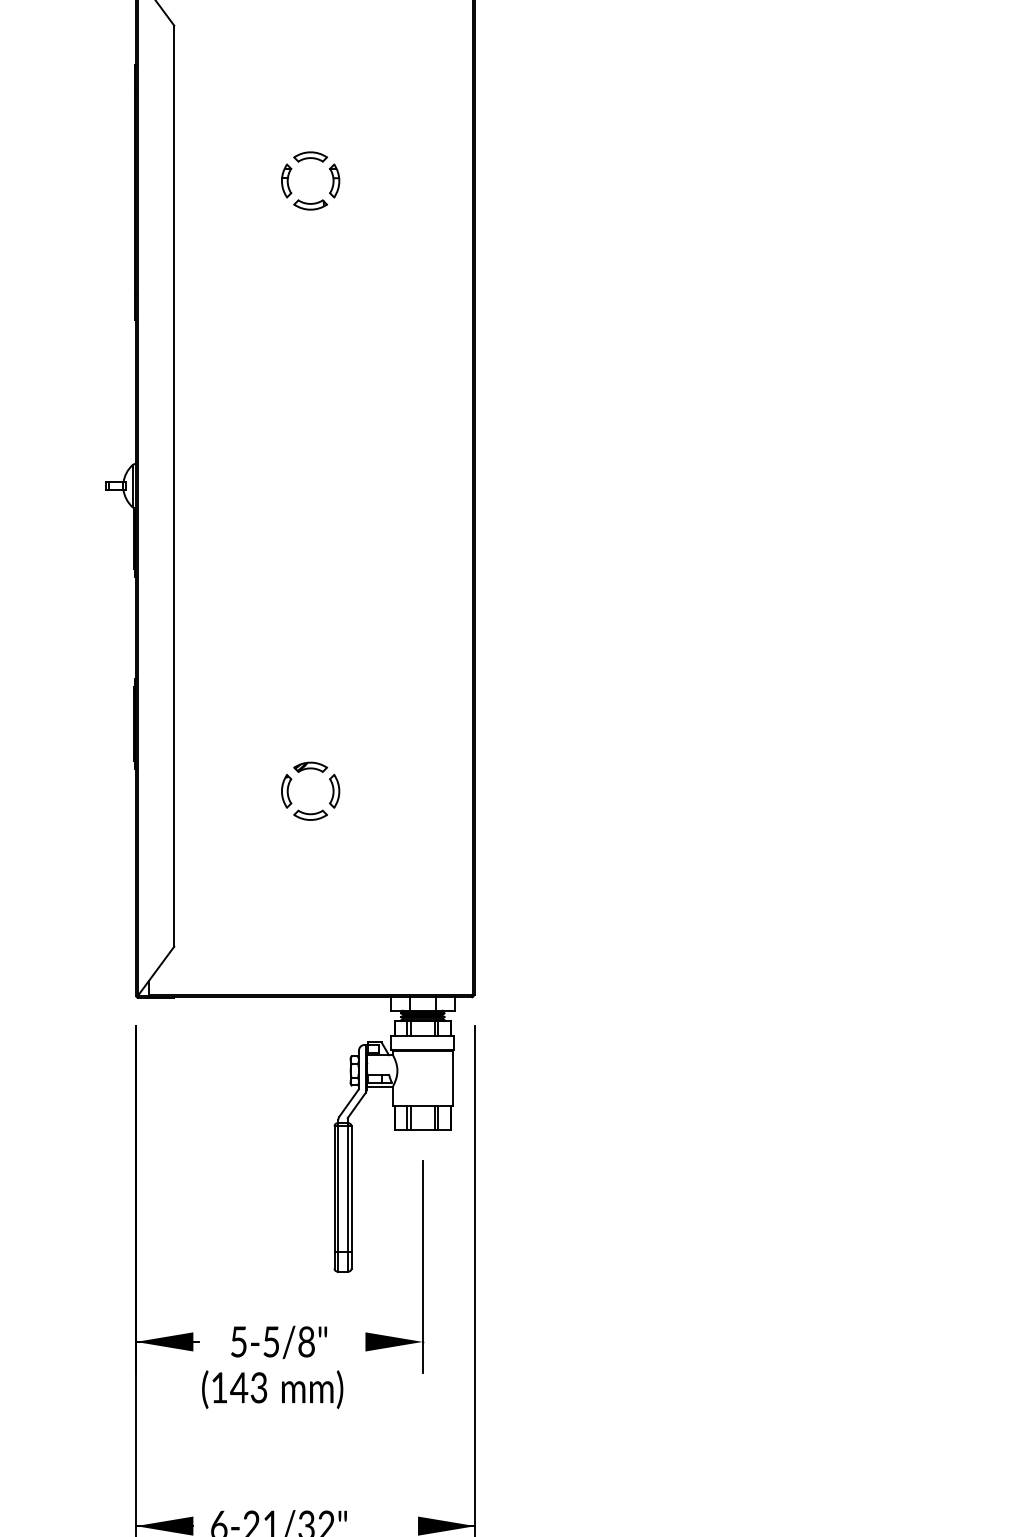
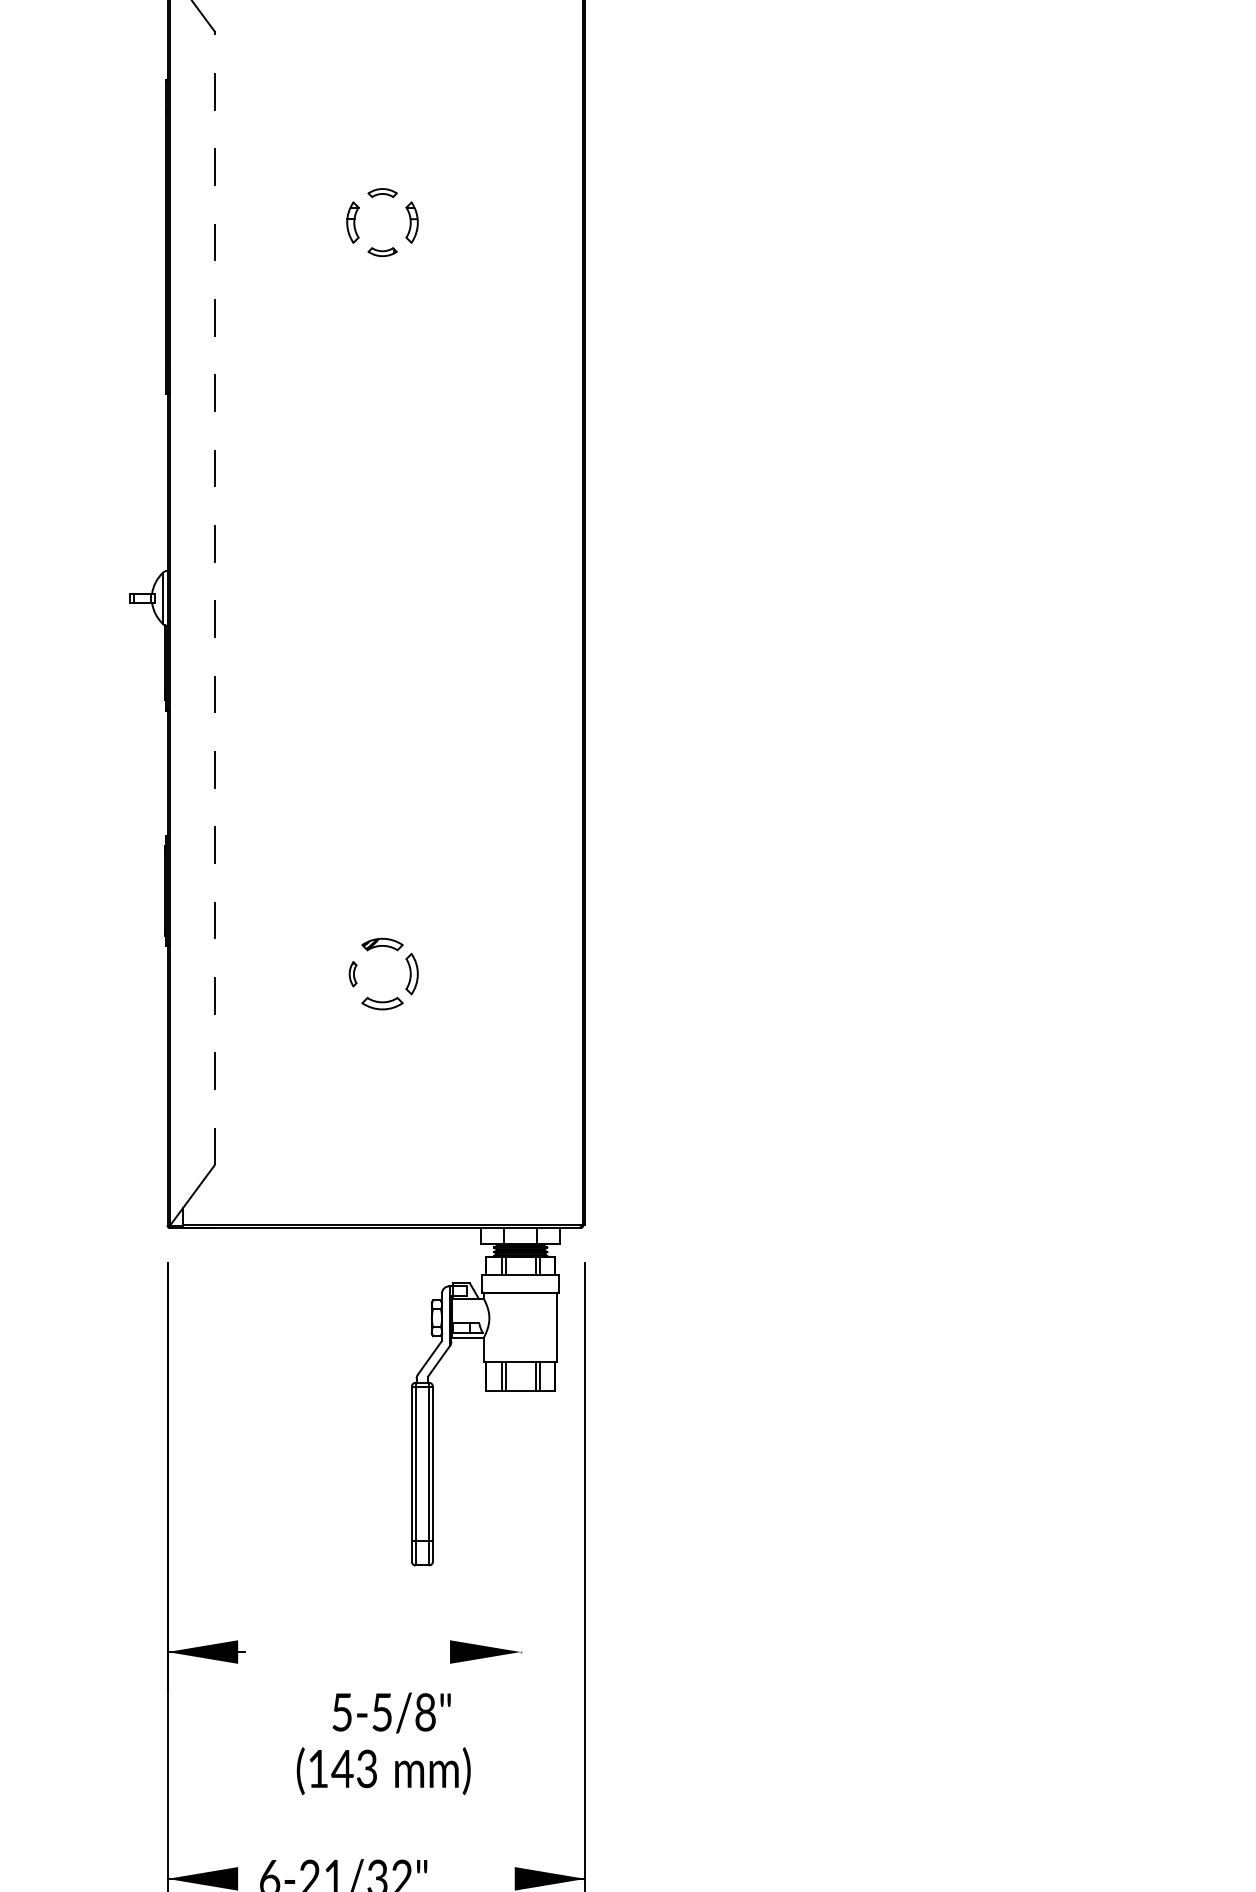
part: (310, 156) -> (382, 192), size x0.7
part: (310, 204) -> (382, 251), size x0.7
line: (174, 486) -> (214, 598), solid -> dashed
part: (286, 791) -> (352, 974), size x0.6
line: (422, 1266) -> (520, 1559), removed
text: (272, 1367) -> (383, 1743), moved

